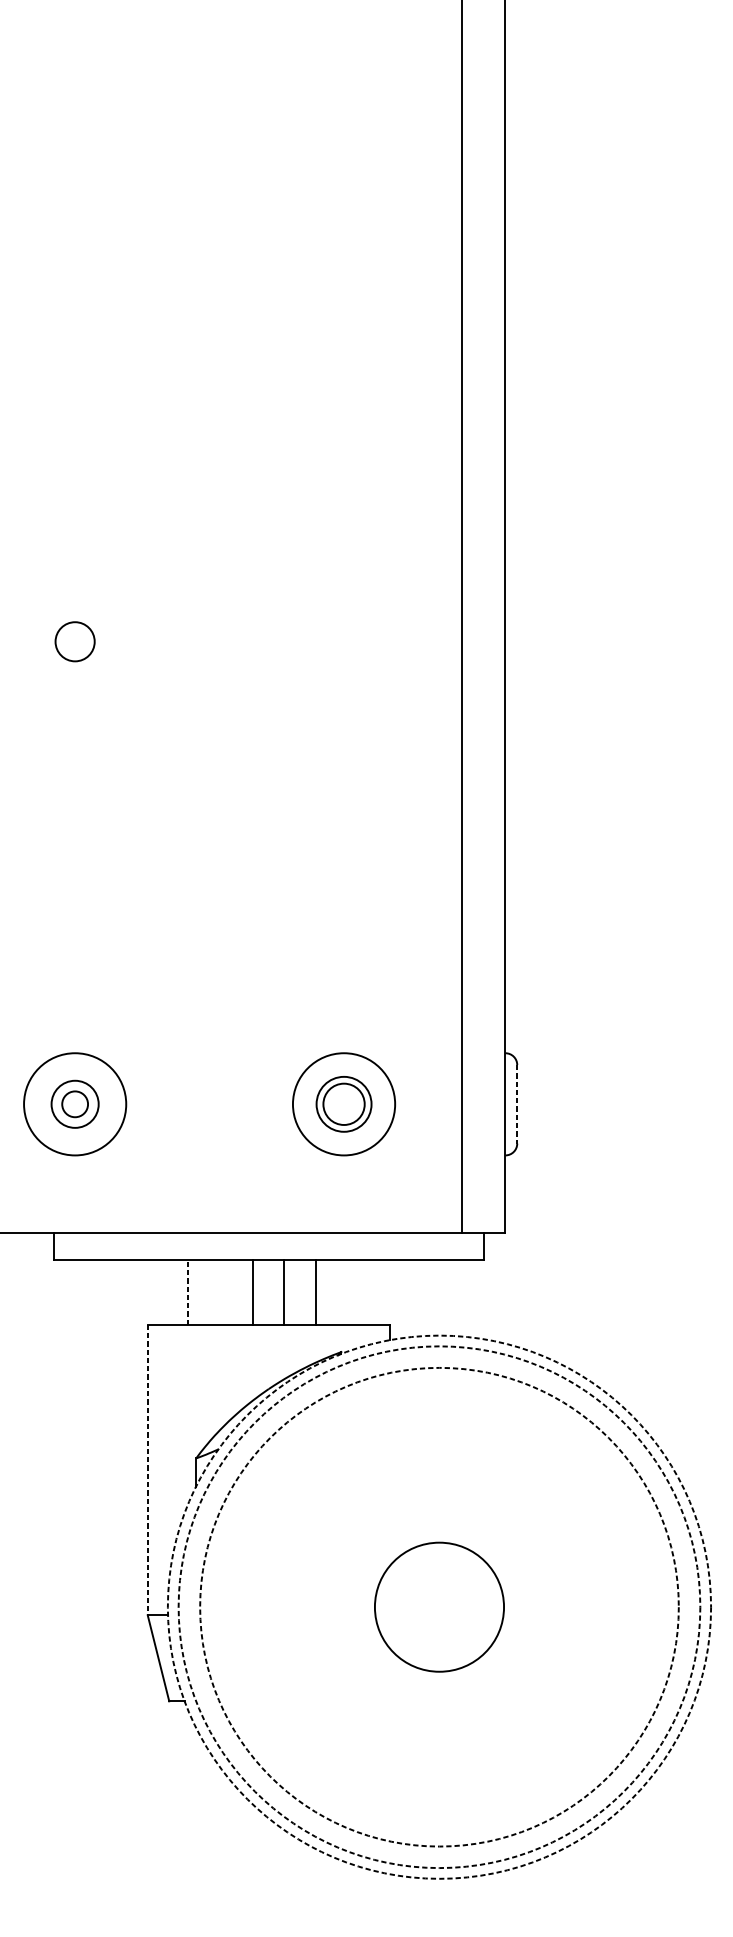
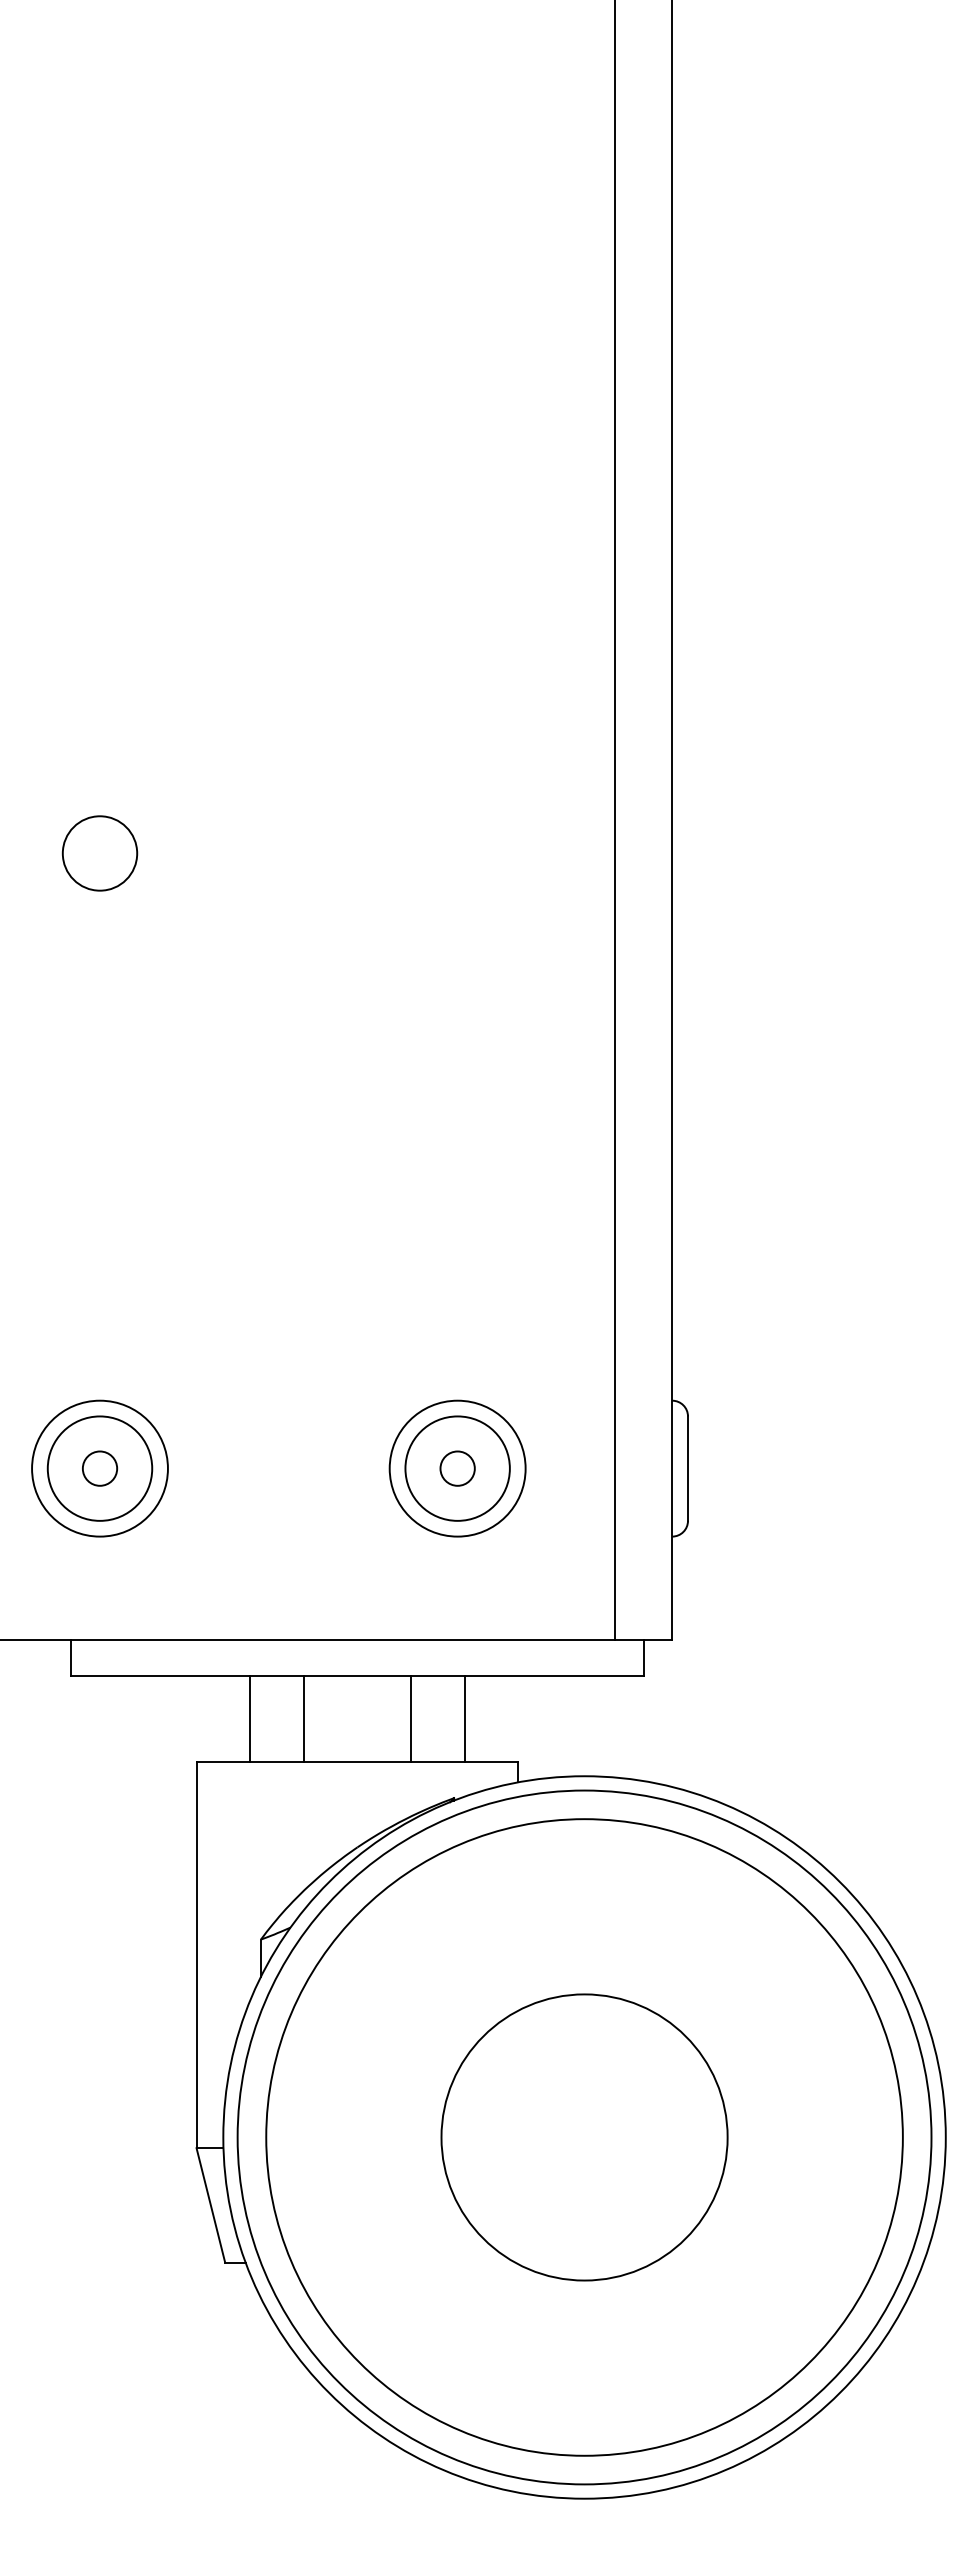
circle: (74, 641) -> (99, 853), size x1.43
circle: (74, 1104) -> (99, 1468), size x1.67
circle: (343, 1104) -> (457, 1468), size x0.62
circle: (343, 1104) -> (457, 1468), size x1.43
line: (517, 1104) -> (688, 1469), dashed -> solid
line: (188, 1292) -> (250, 1719), dashed -> solid
line: (252, 1292) -> (303, 1718), moved
line: (283, 1292) -> (411, 1718), moved
line: (315, 1292) -> (464, 1718), moved
line: (147, 1470) -> (196, 1955), dashed -> solid
circle: (439, 1607) -> (584, 2137), dashed -> solid
circle: (439, 1607) -> (584, 2137), dashed -> solid
circle: (439, 1607) -> (584, 2137), dashed -> solid
circle: (439, 1607) -> (584, 2137), size x1.67

